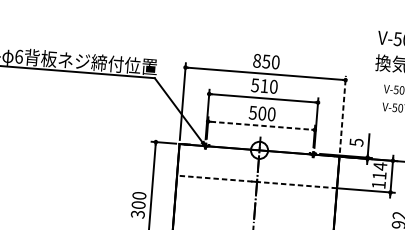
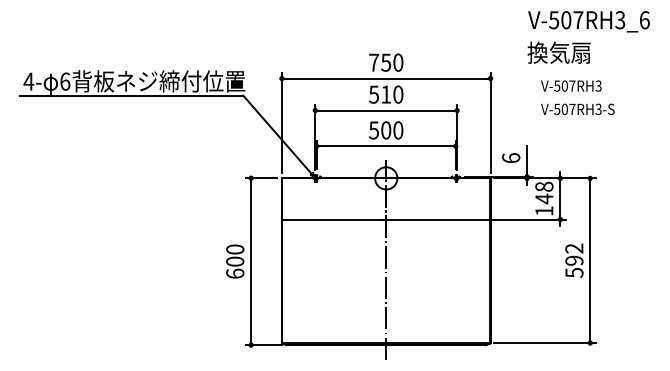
text: (257, 60) -> (374, 62), 850 -> 750
line: (342, 113) -> (490, 122), dashed -> solid
line: (261, 125) -> (386, 146), dashed -> solid
text: (356, 142) -> (511, 158), 5 -> 6
text: (380, 170) -> (544, 192), 114 -> 148
line: (256, 181) -> (385, 219), dashed -> solid
text: (138, 214) -> (235, 273), 300 -> 600

